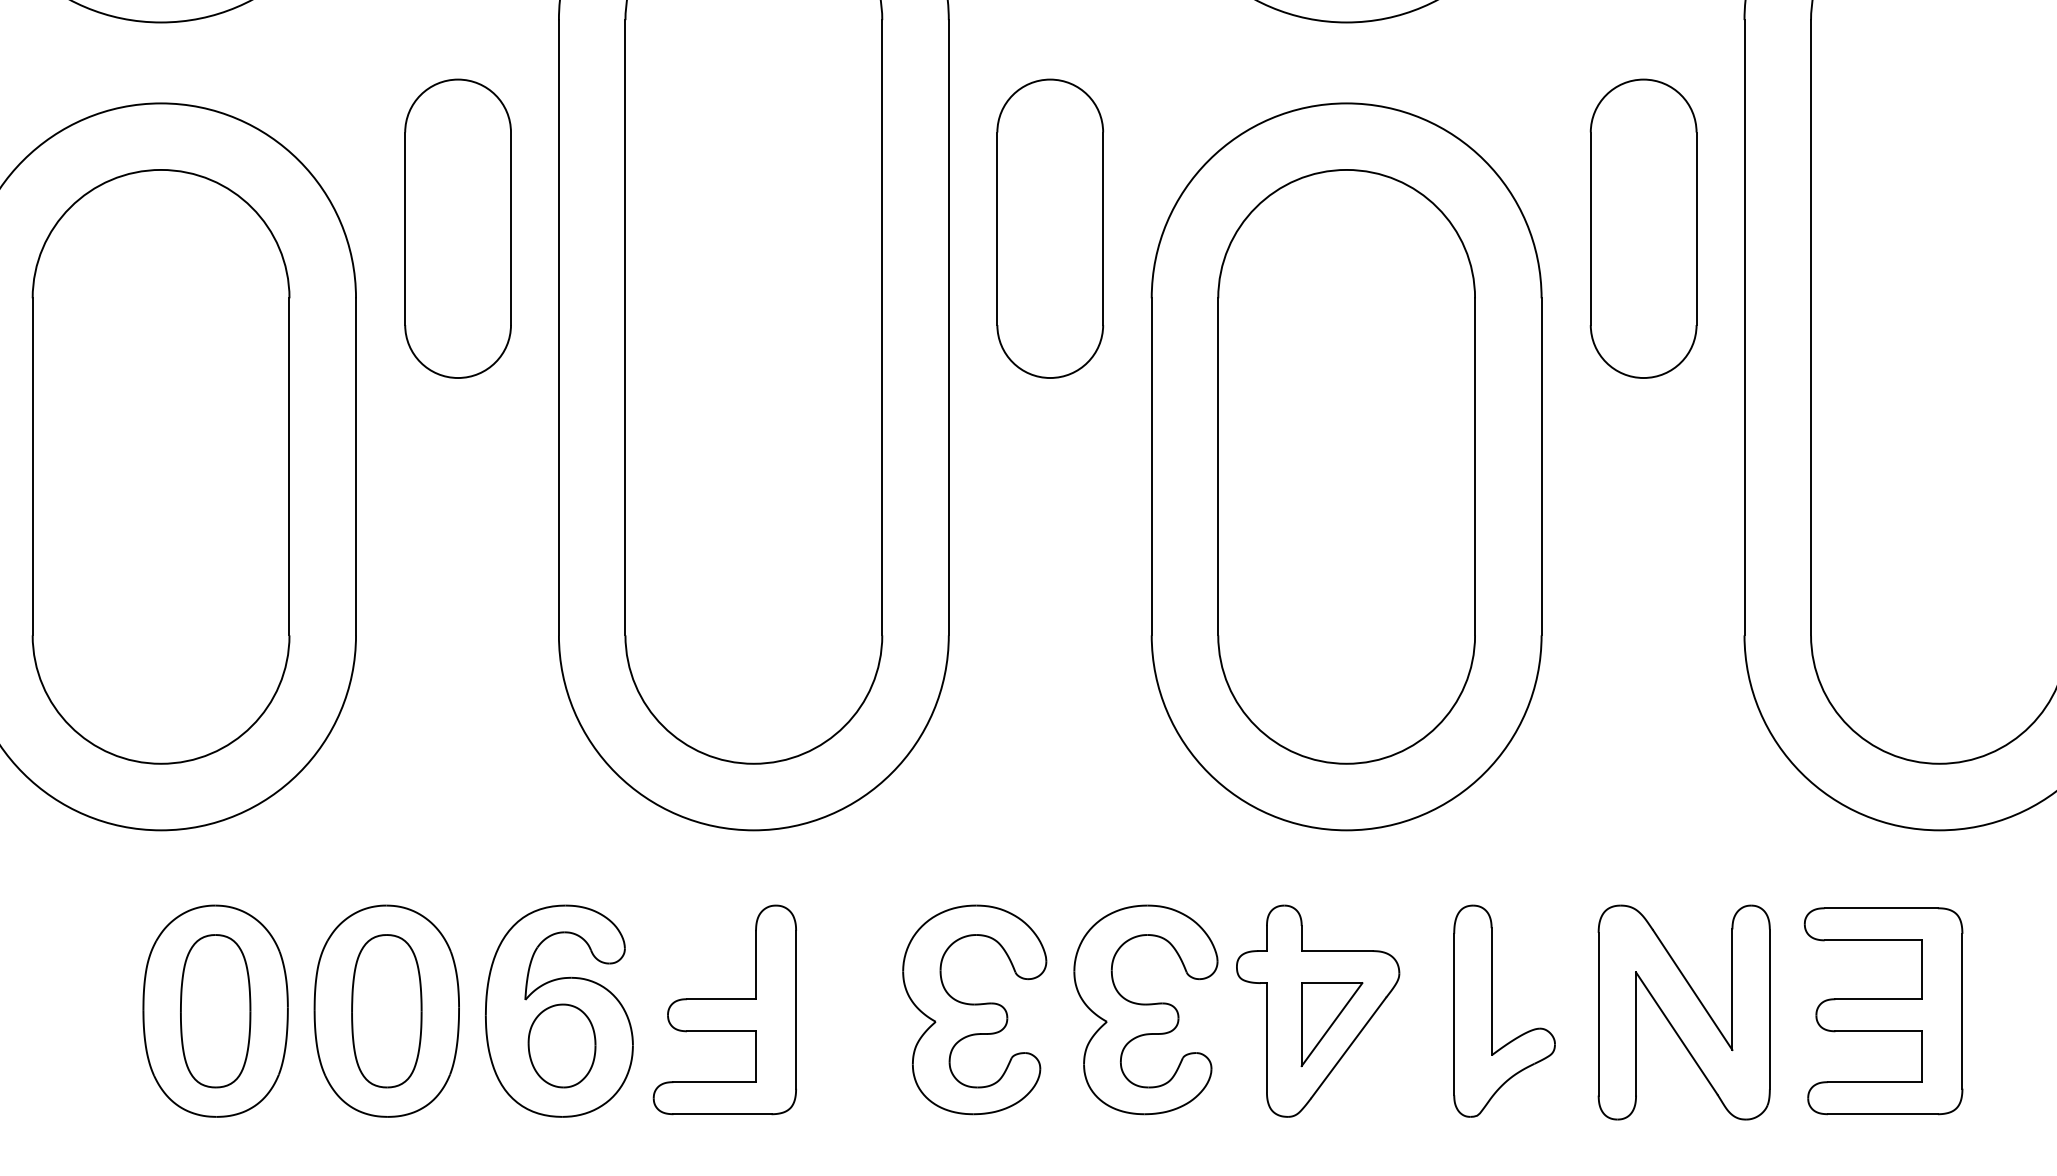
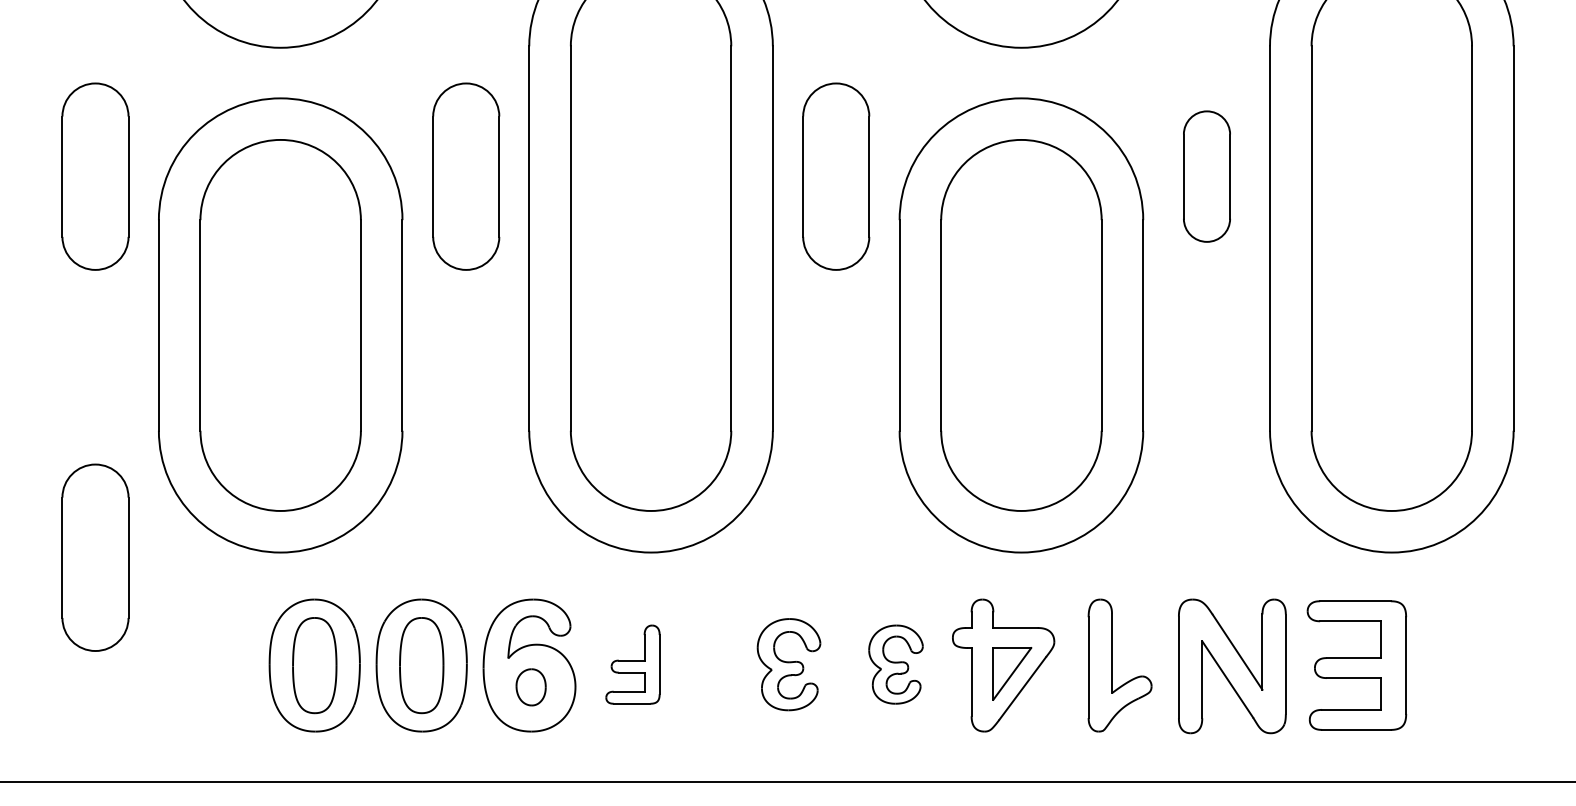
part: (1642, 228) -> (1206, 176), size x0.7
part: (724, 1009) -> (632, 664), size x0.6
part: (973, 1009) -> (788, 664), size x0.7
part: (1145, 1009) -> (895, 664), size x0.6
part: (560, 1046) -> (530, 687), size x0.7

